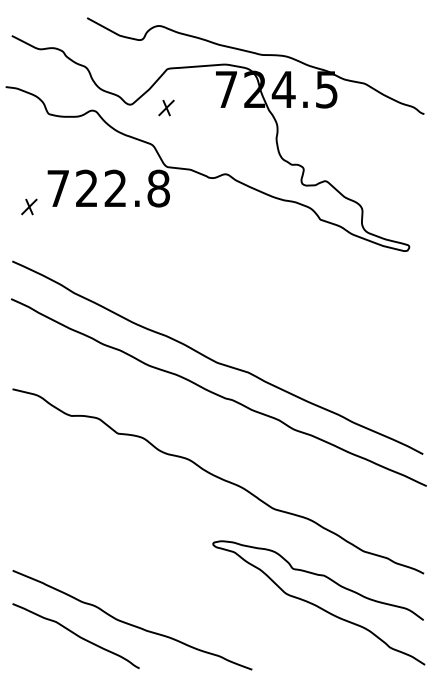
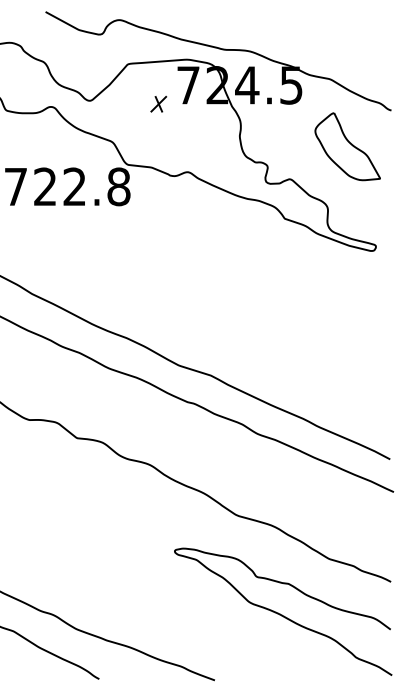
part: (166, 107) -> (158, 103), moved
part: (381, 149) -> (347, 146), added

